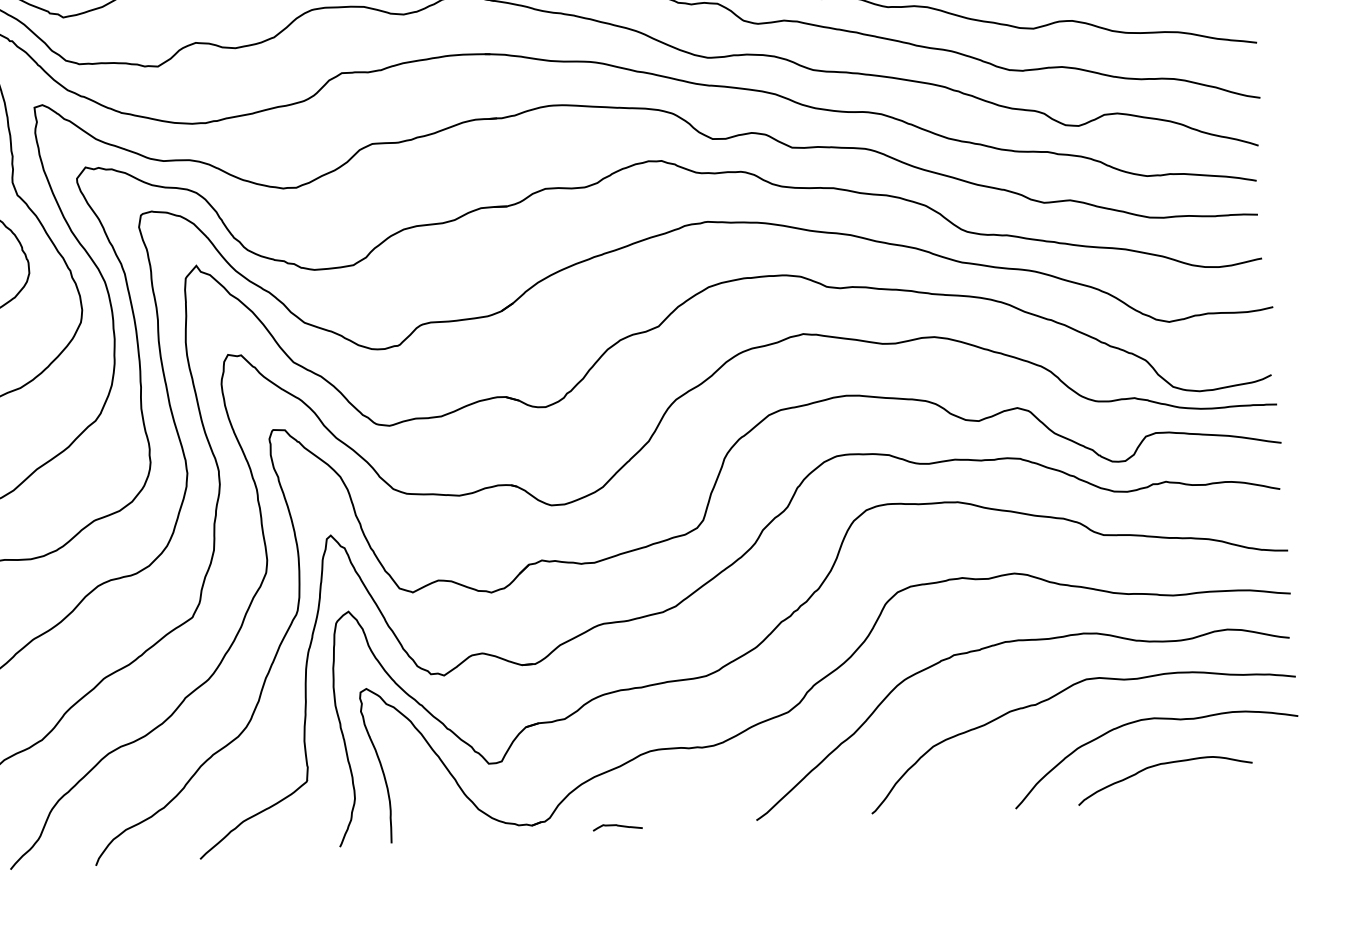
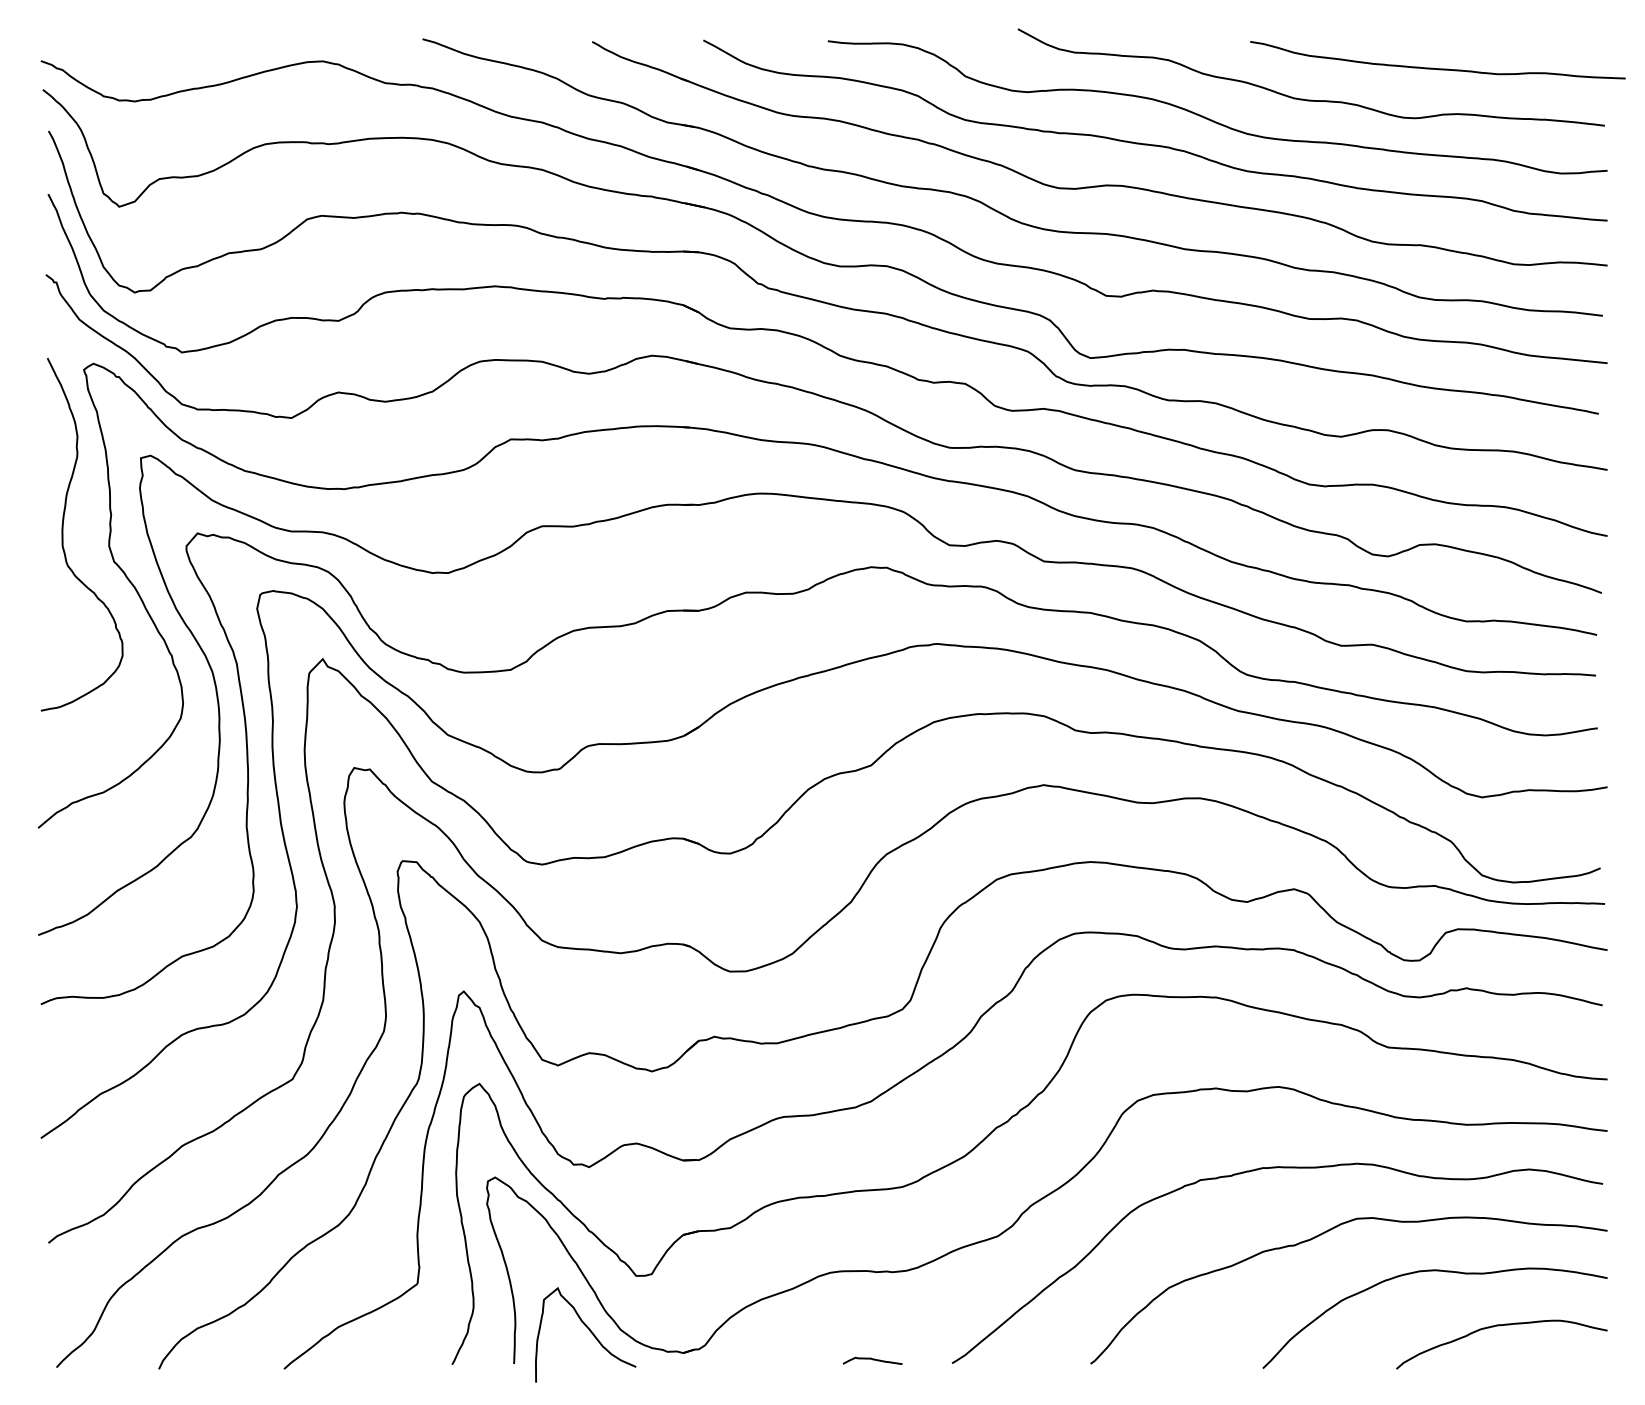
curve: (1163, 764) -> (1500, 1326), moved
curve: (452, 812) -> (589, 1331), added
curve: (617, 826) -> (872, 1360), moved

